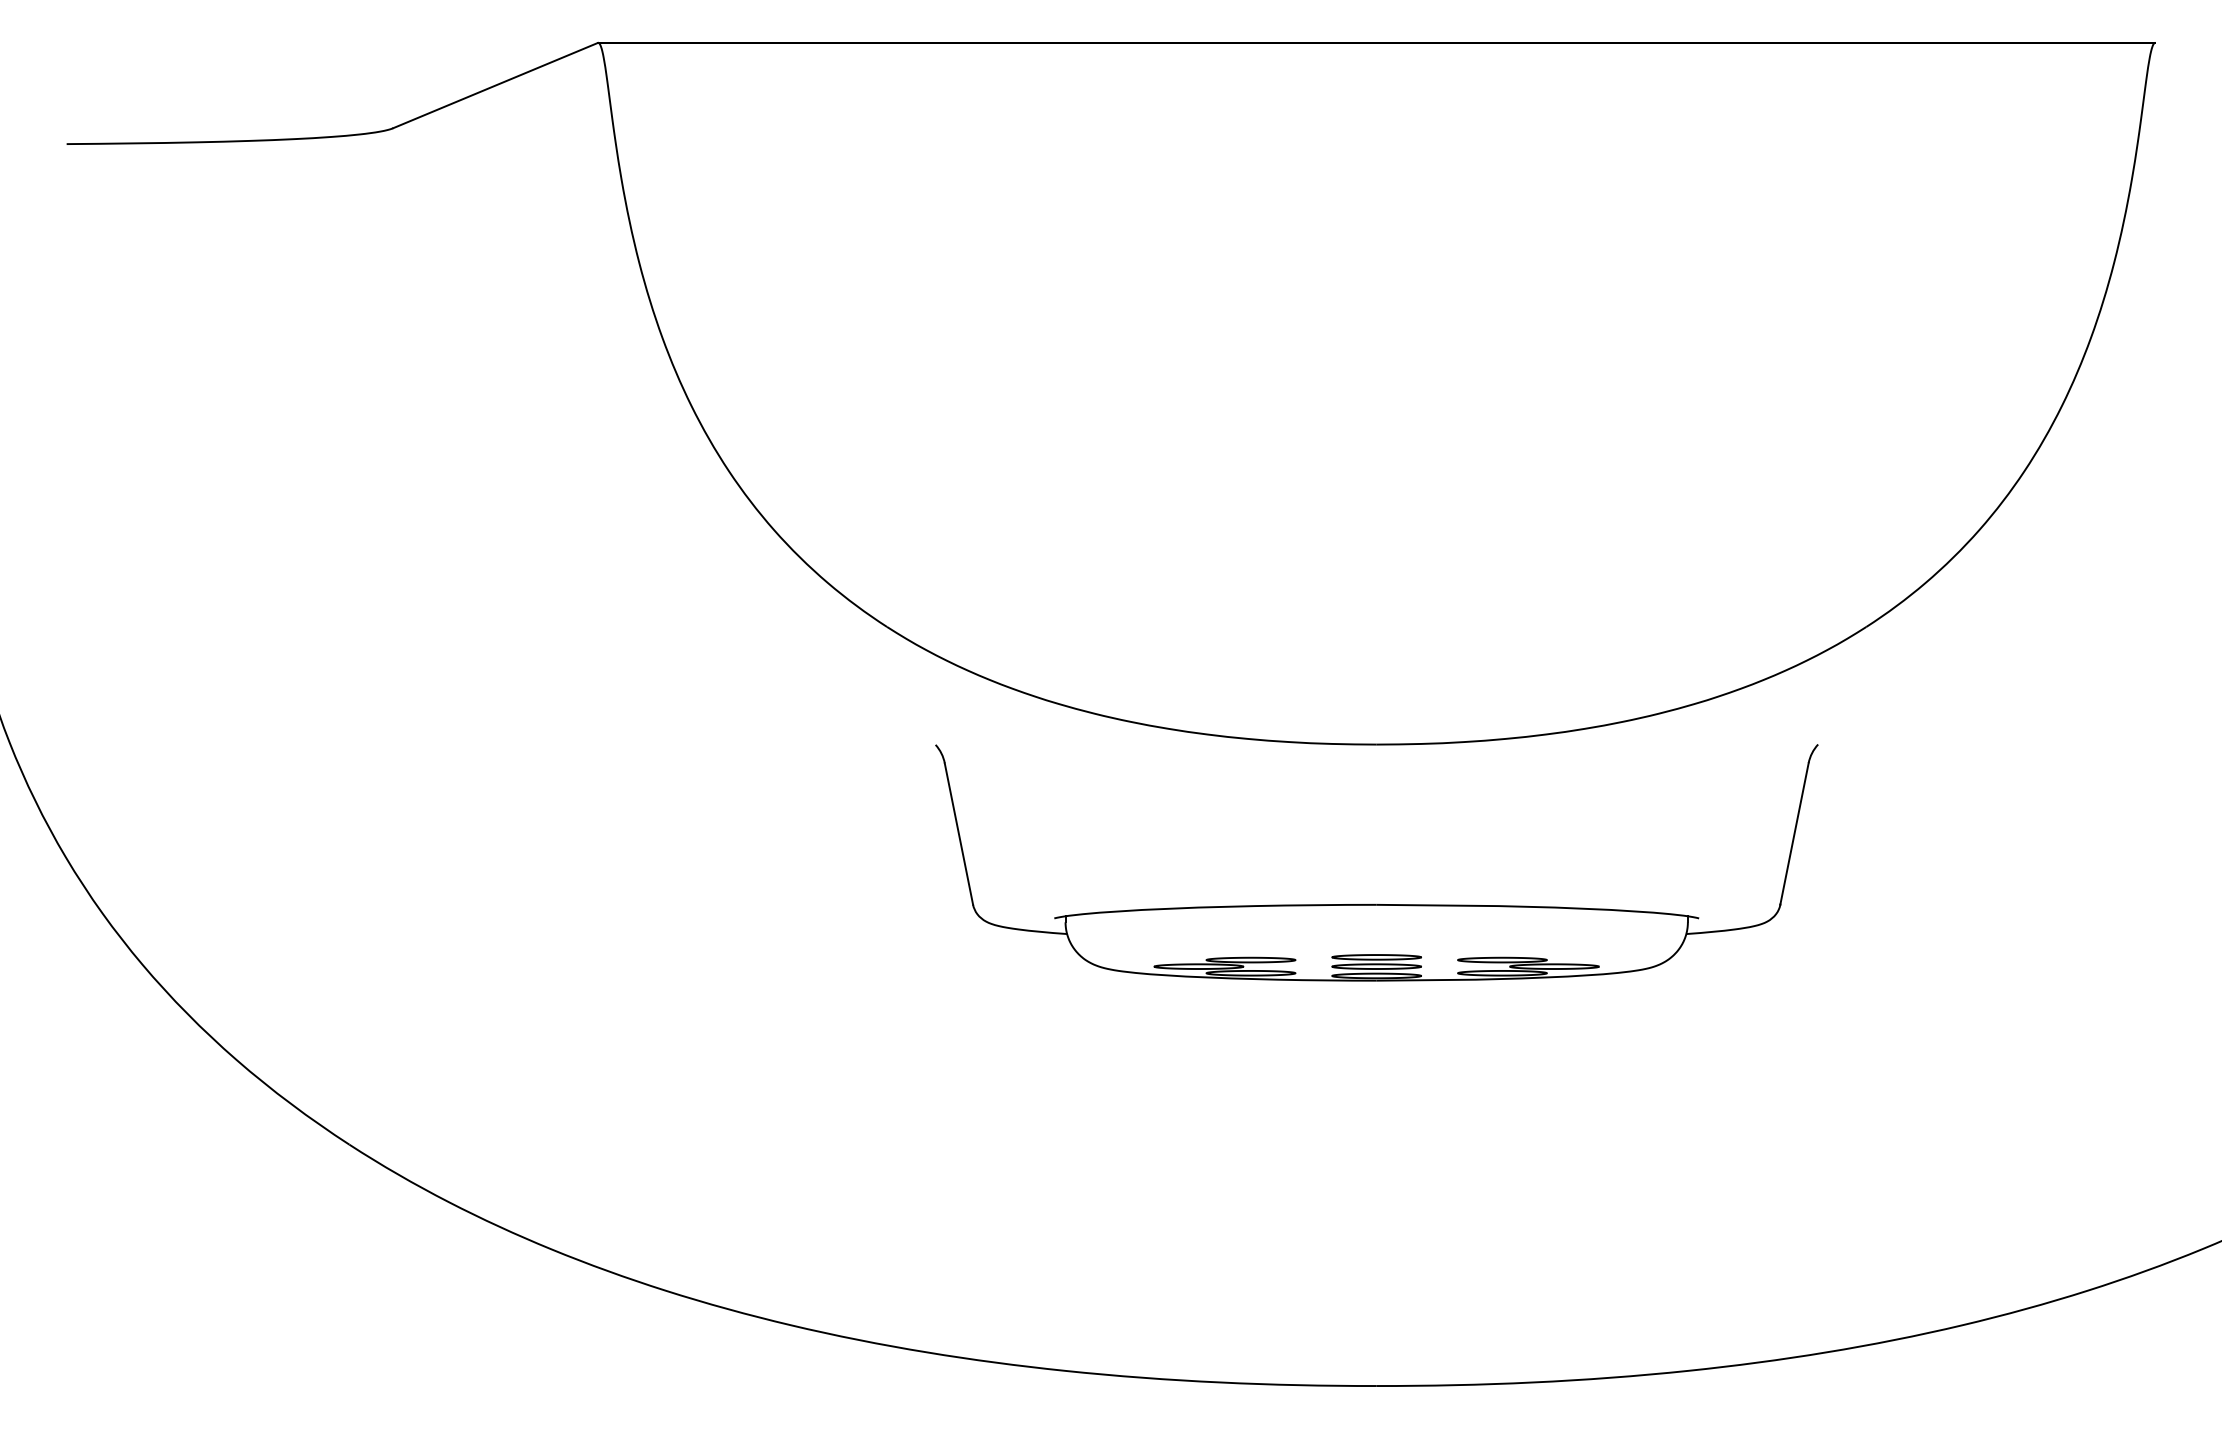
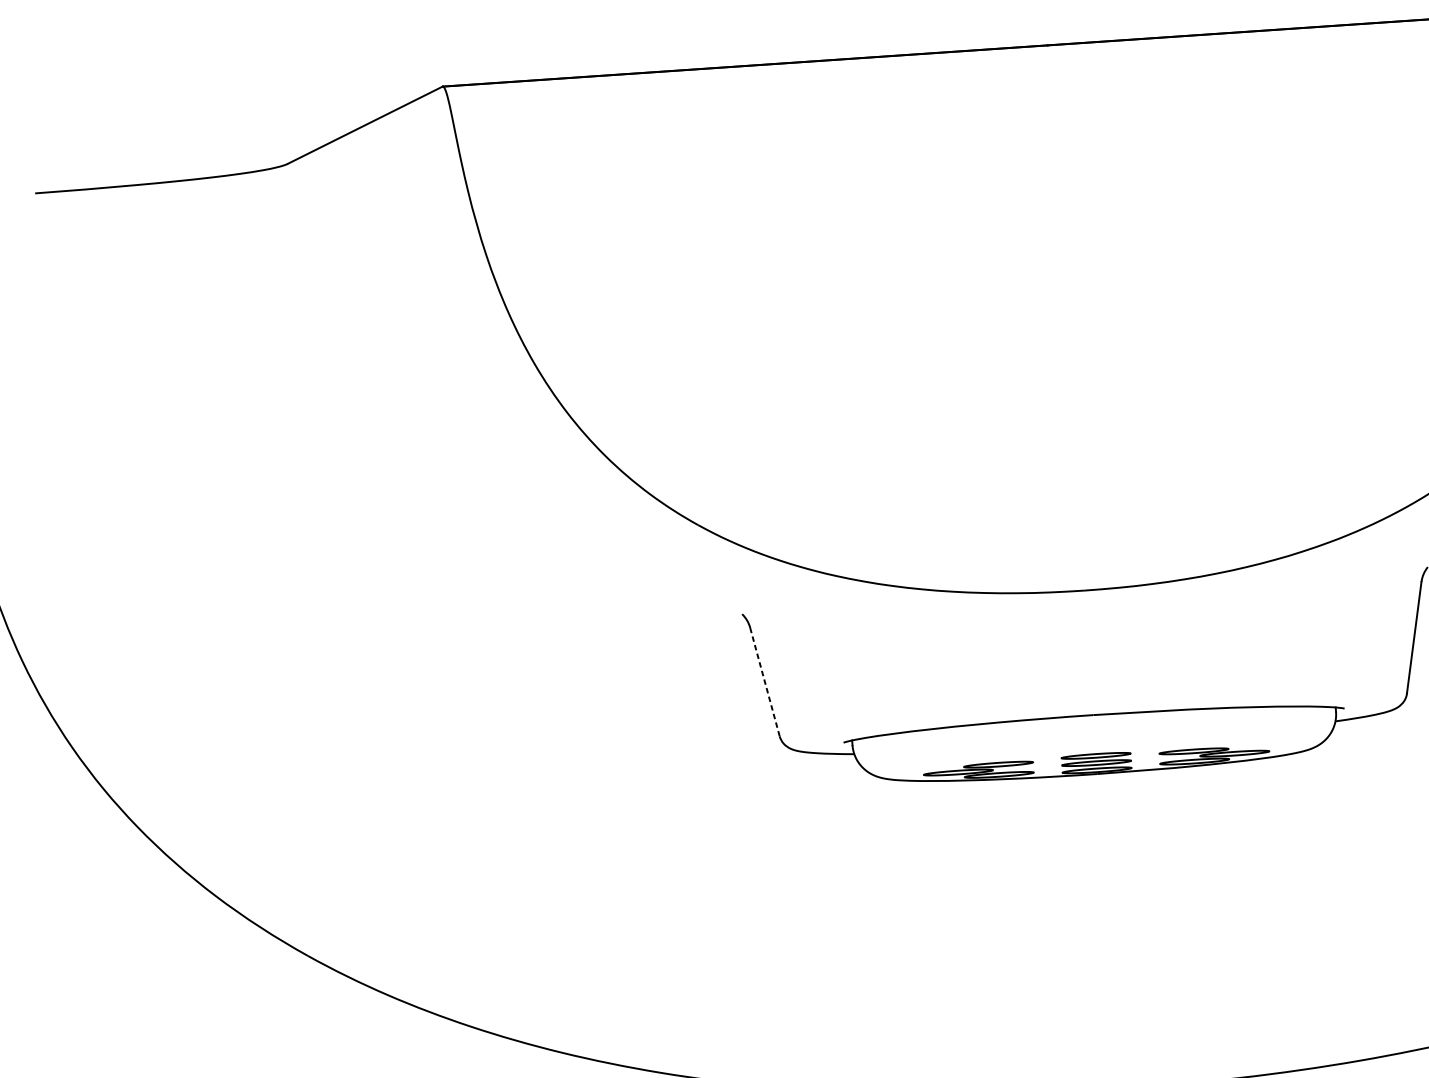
line: (958, 833) -> (764, 681), solid -> dashed

